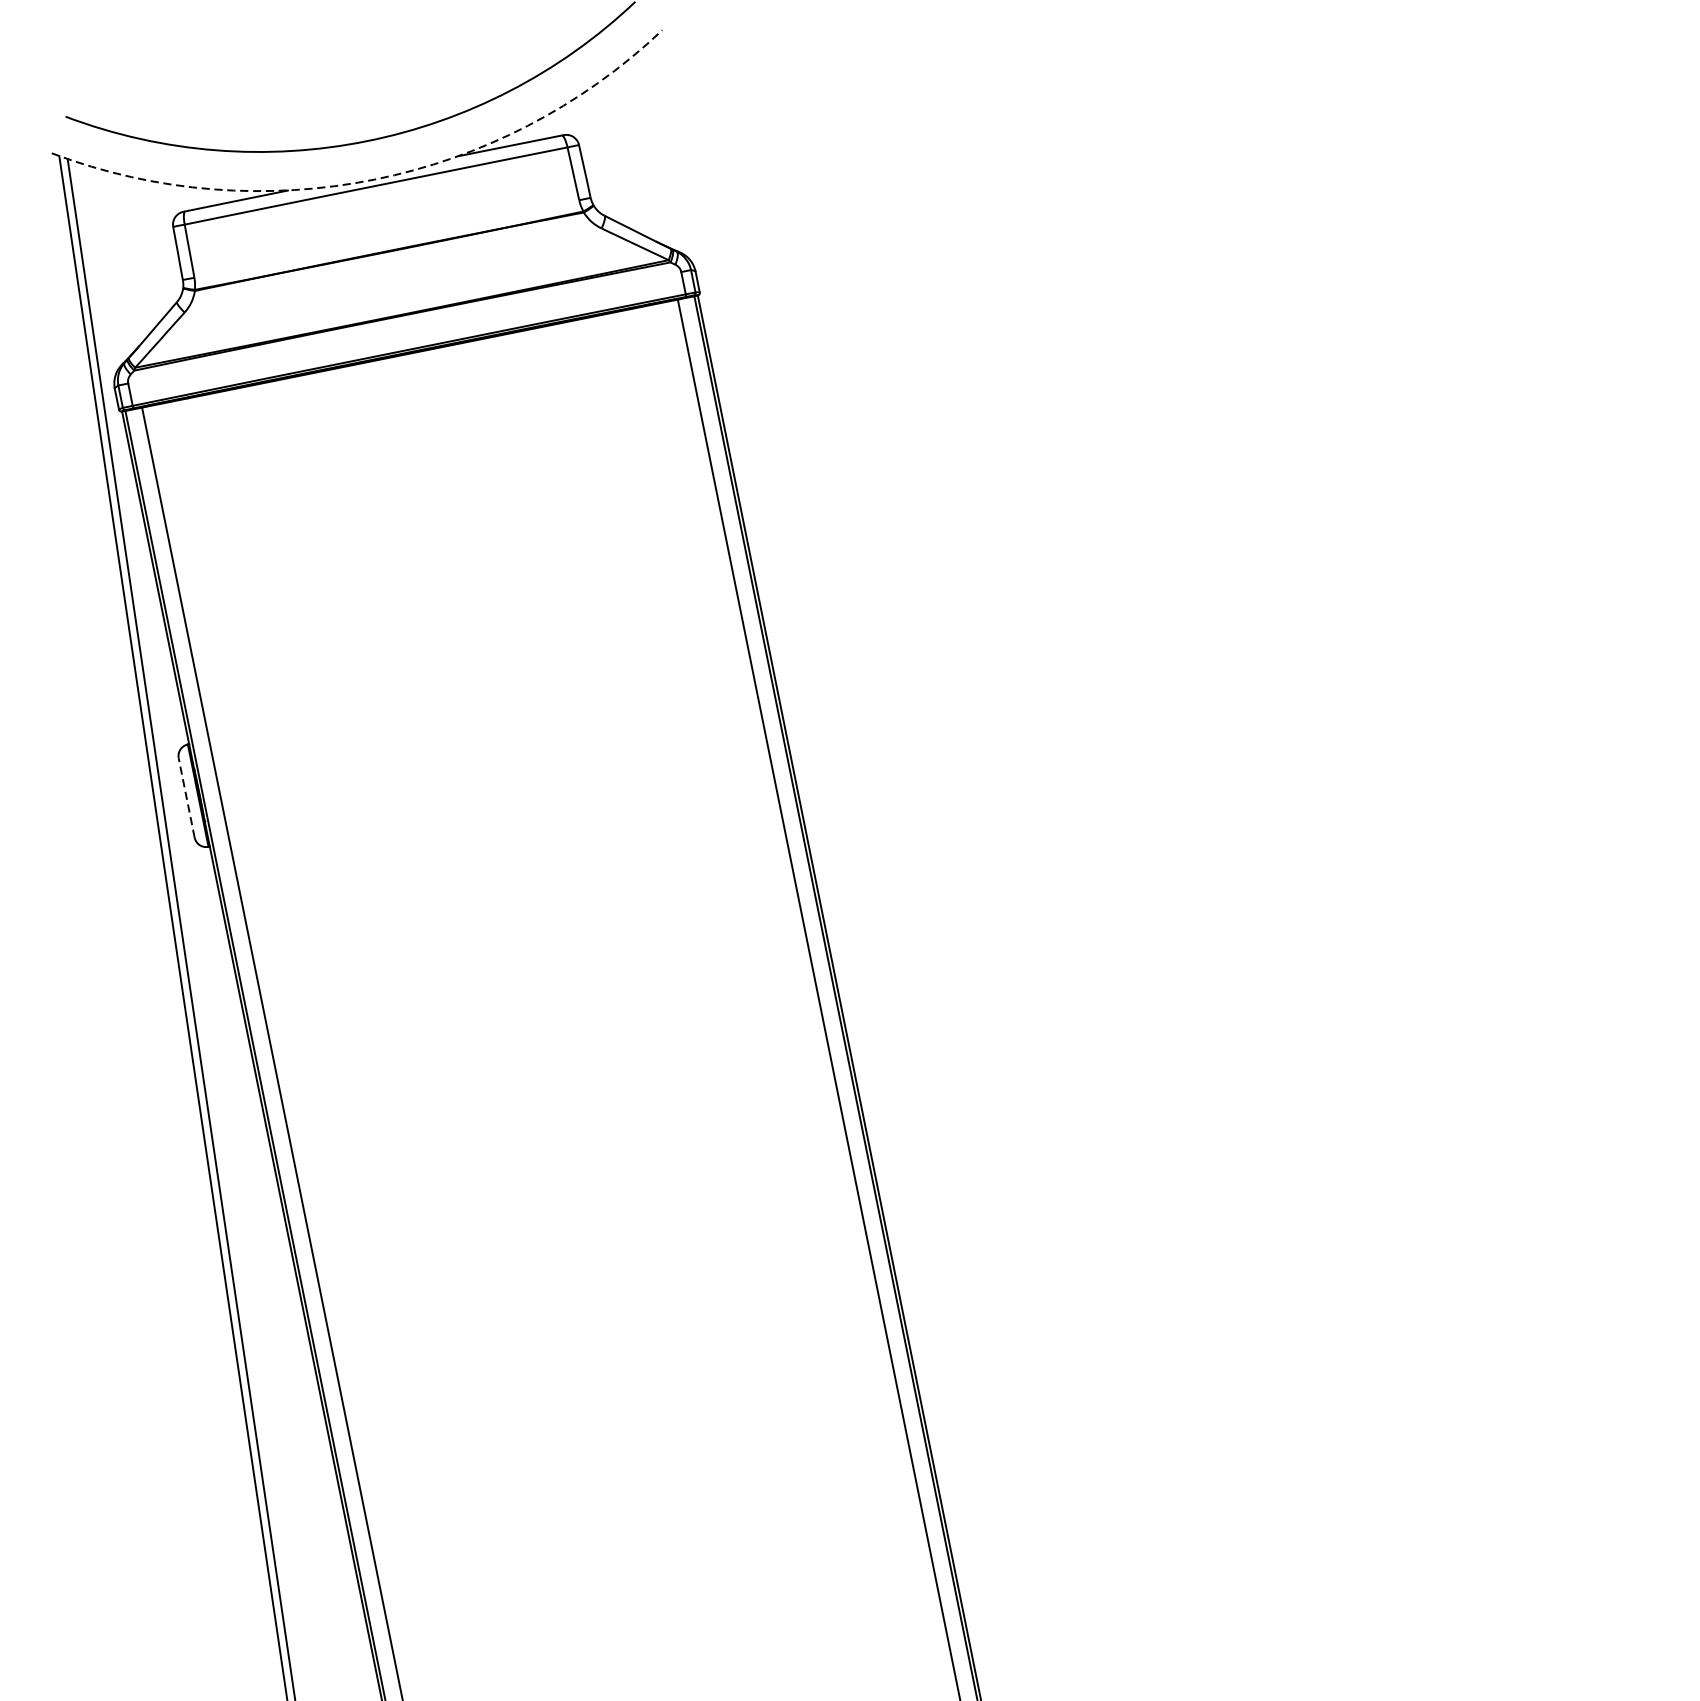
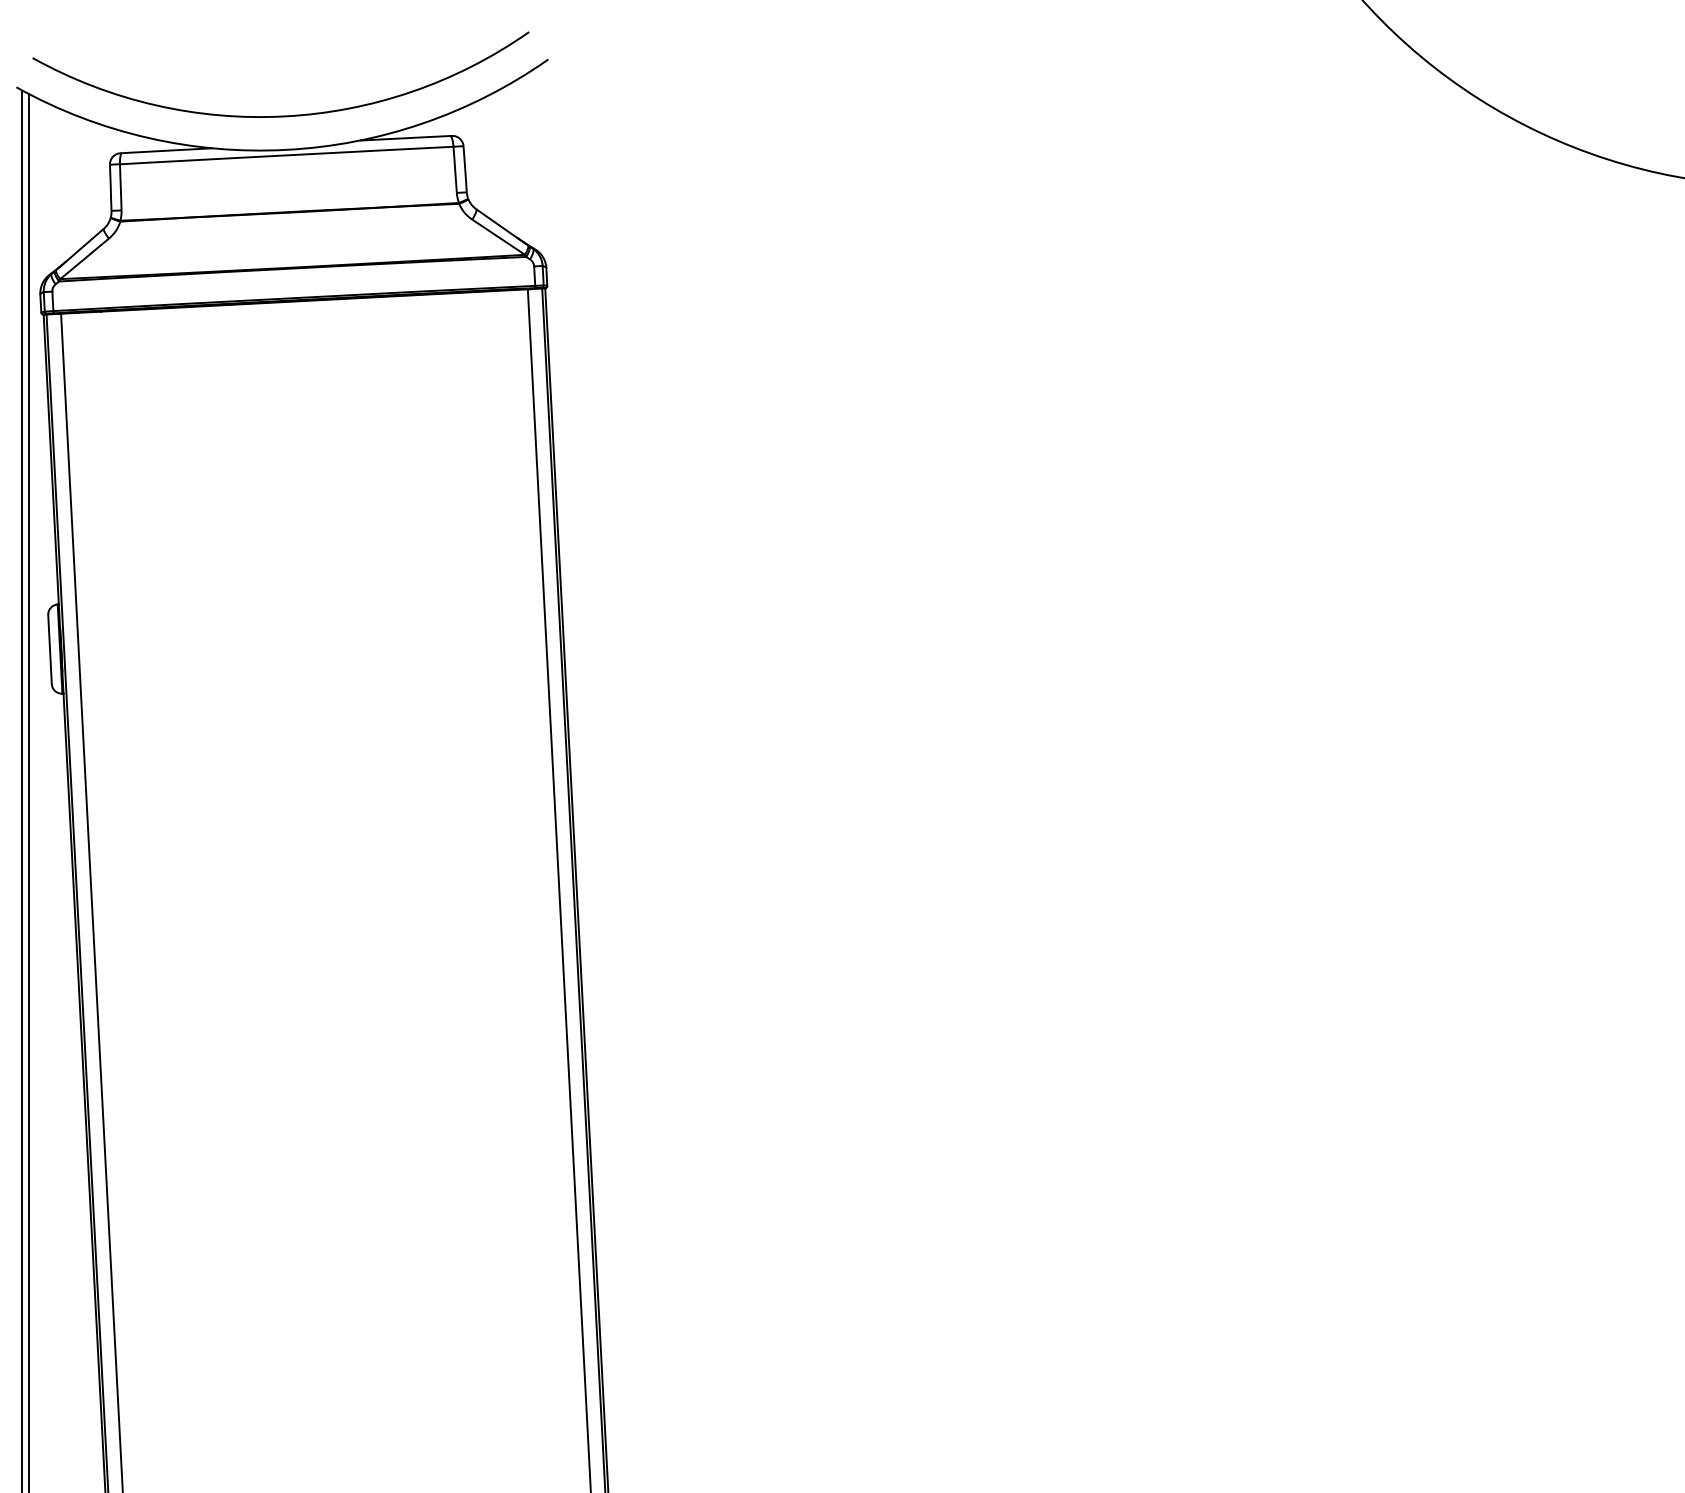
arc: (374, 179) -> (286, 149), dashed -> solid
line: (187, 797) -> (50, 649), dashed -> solid

